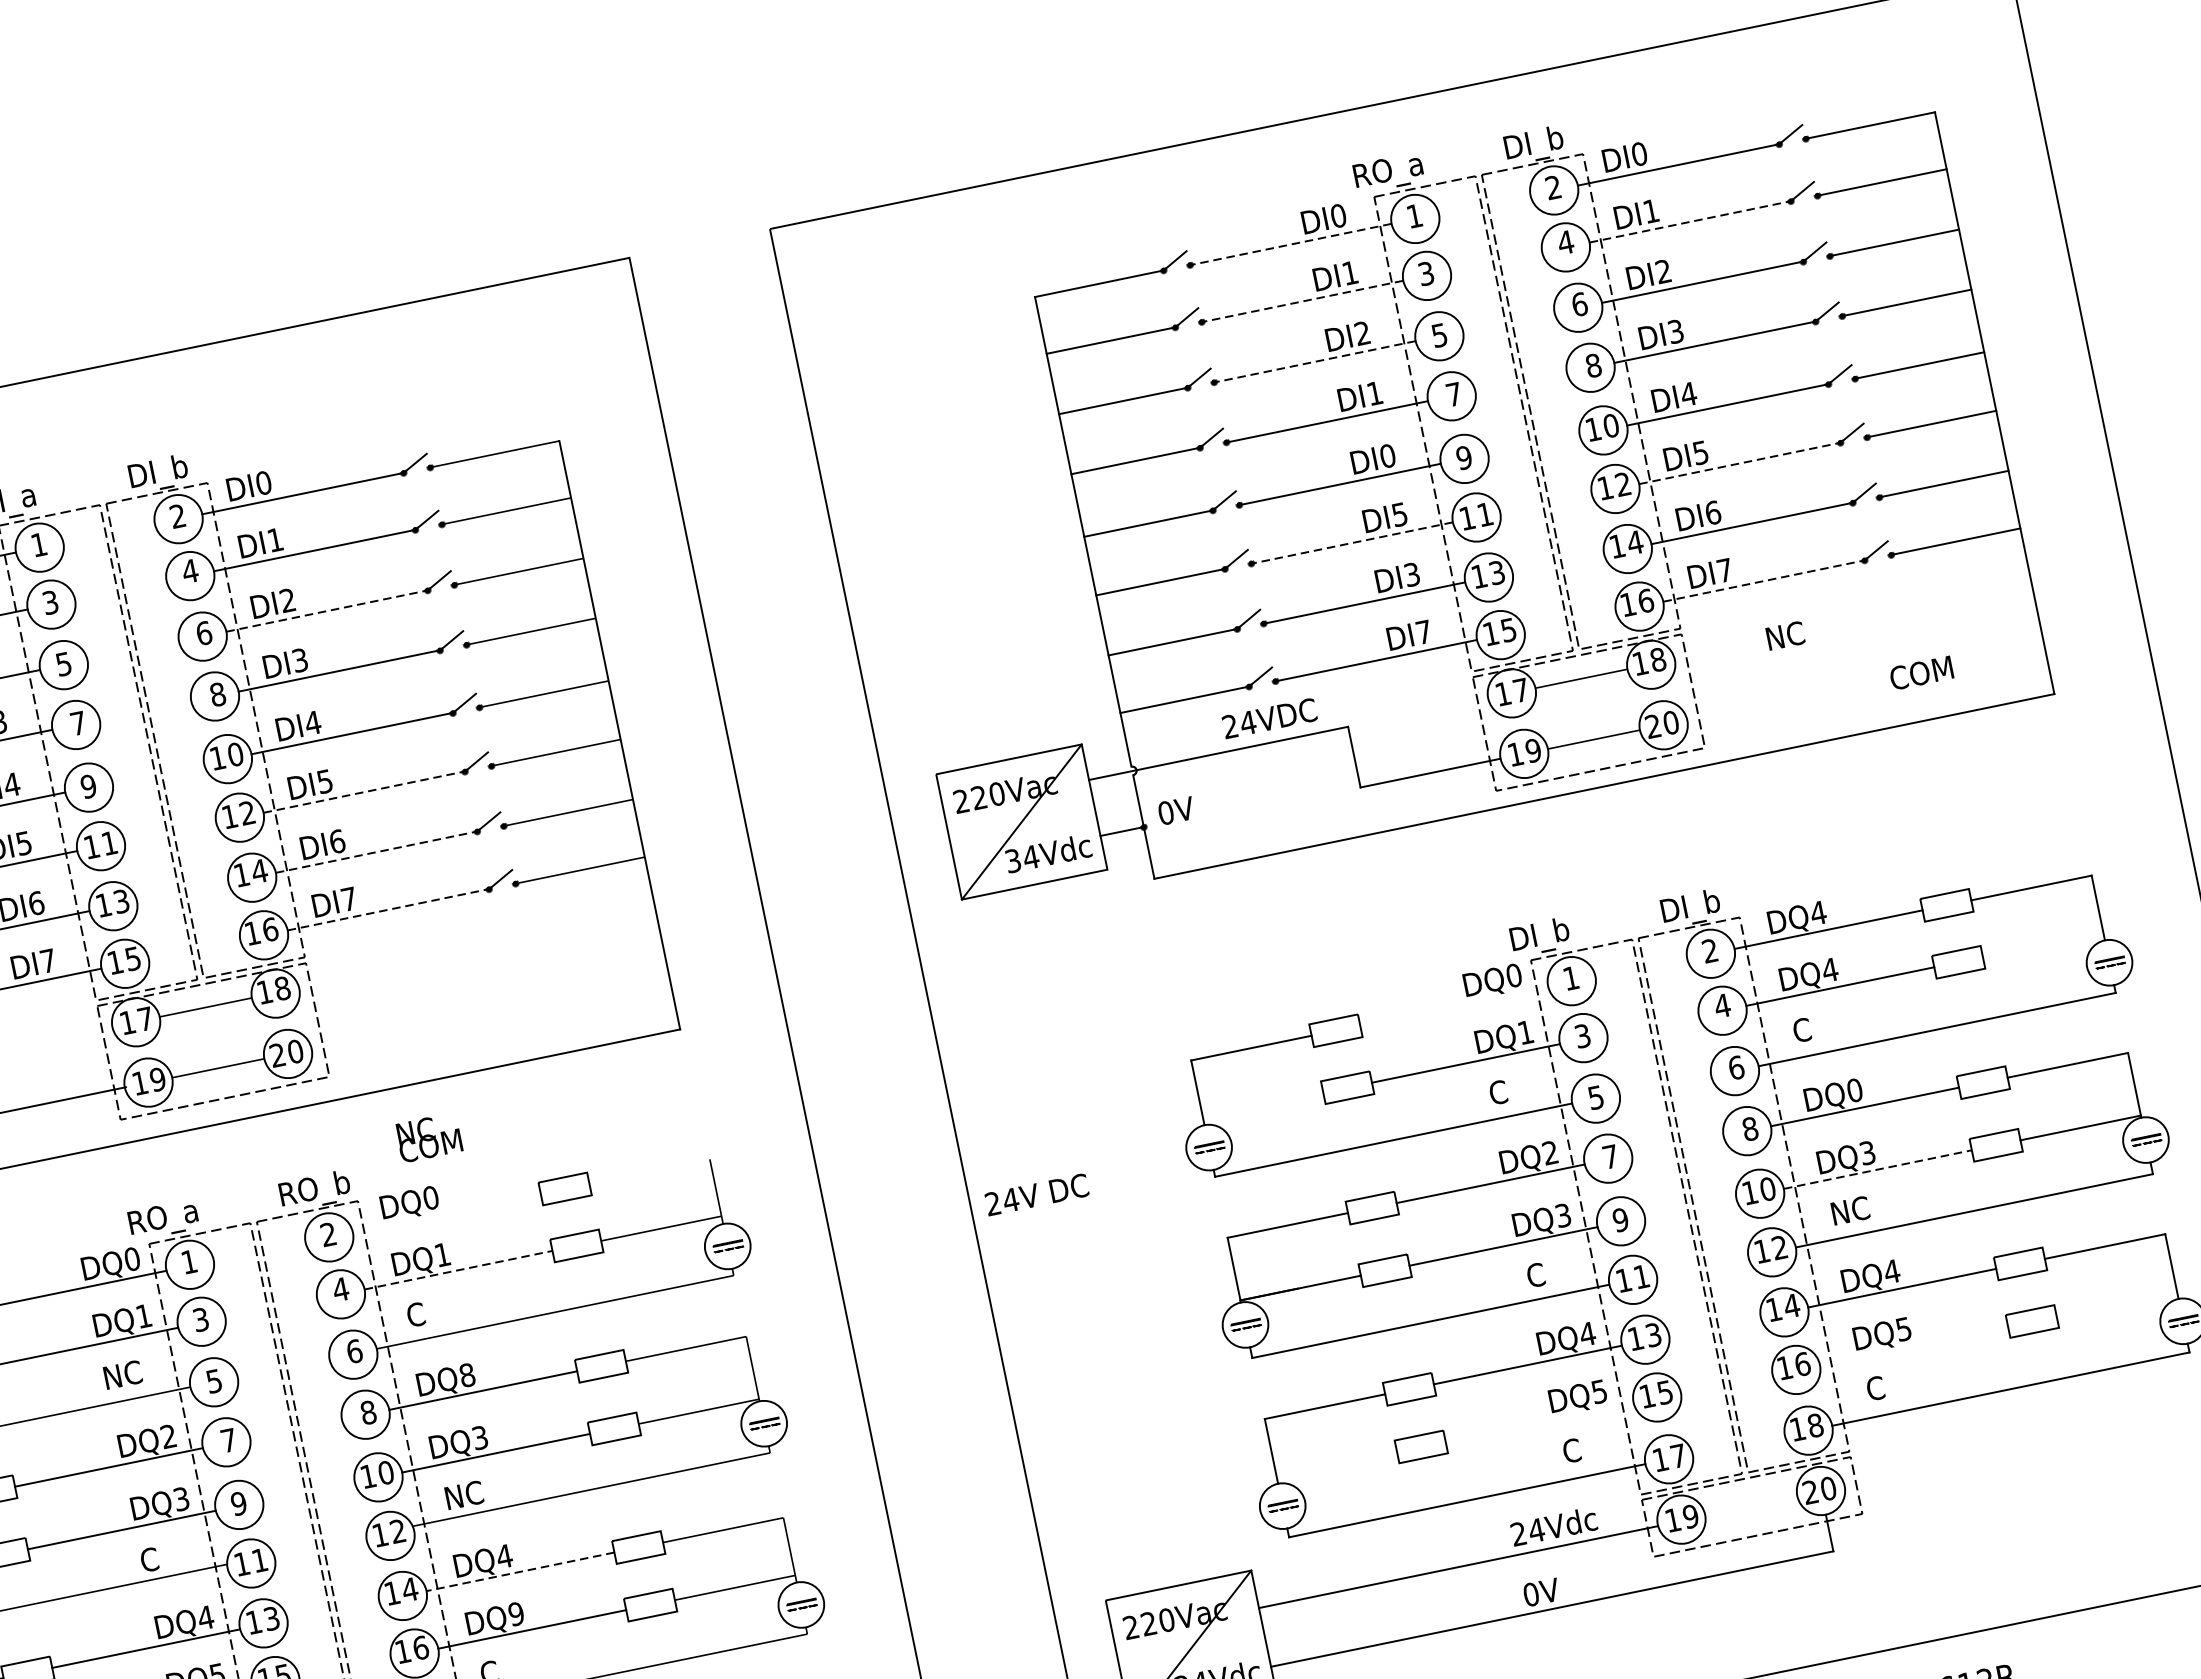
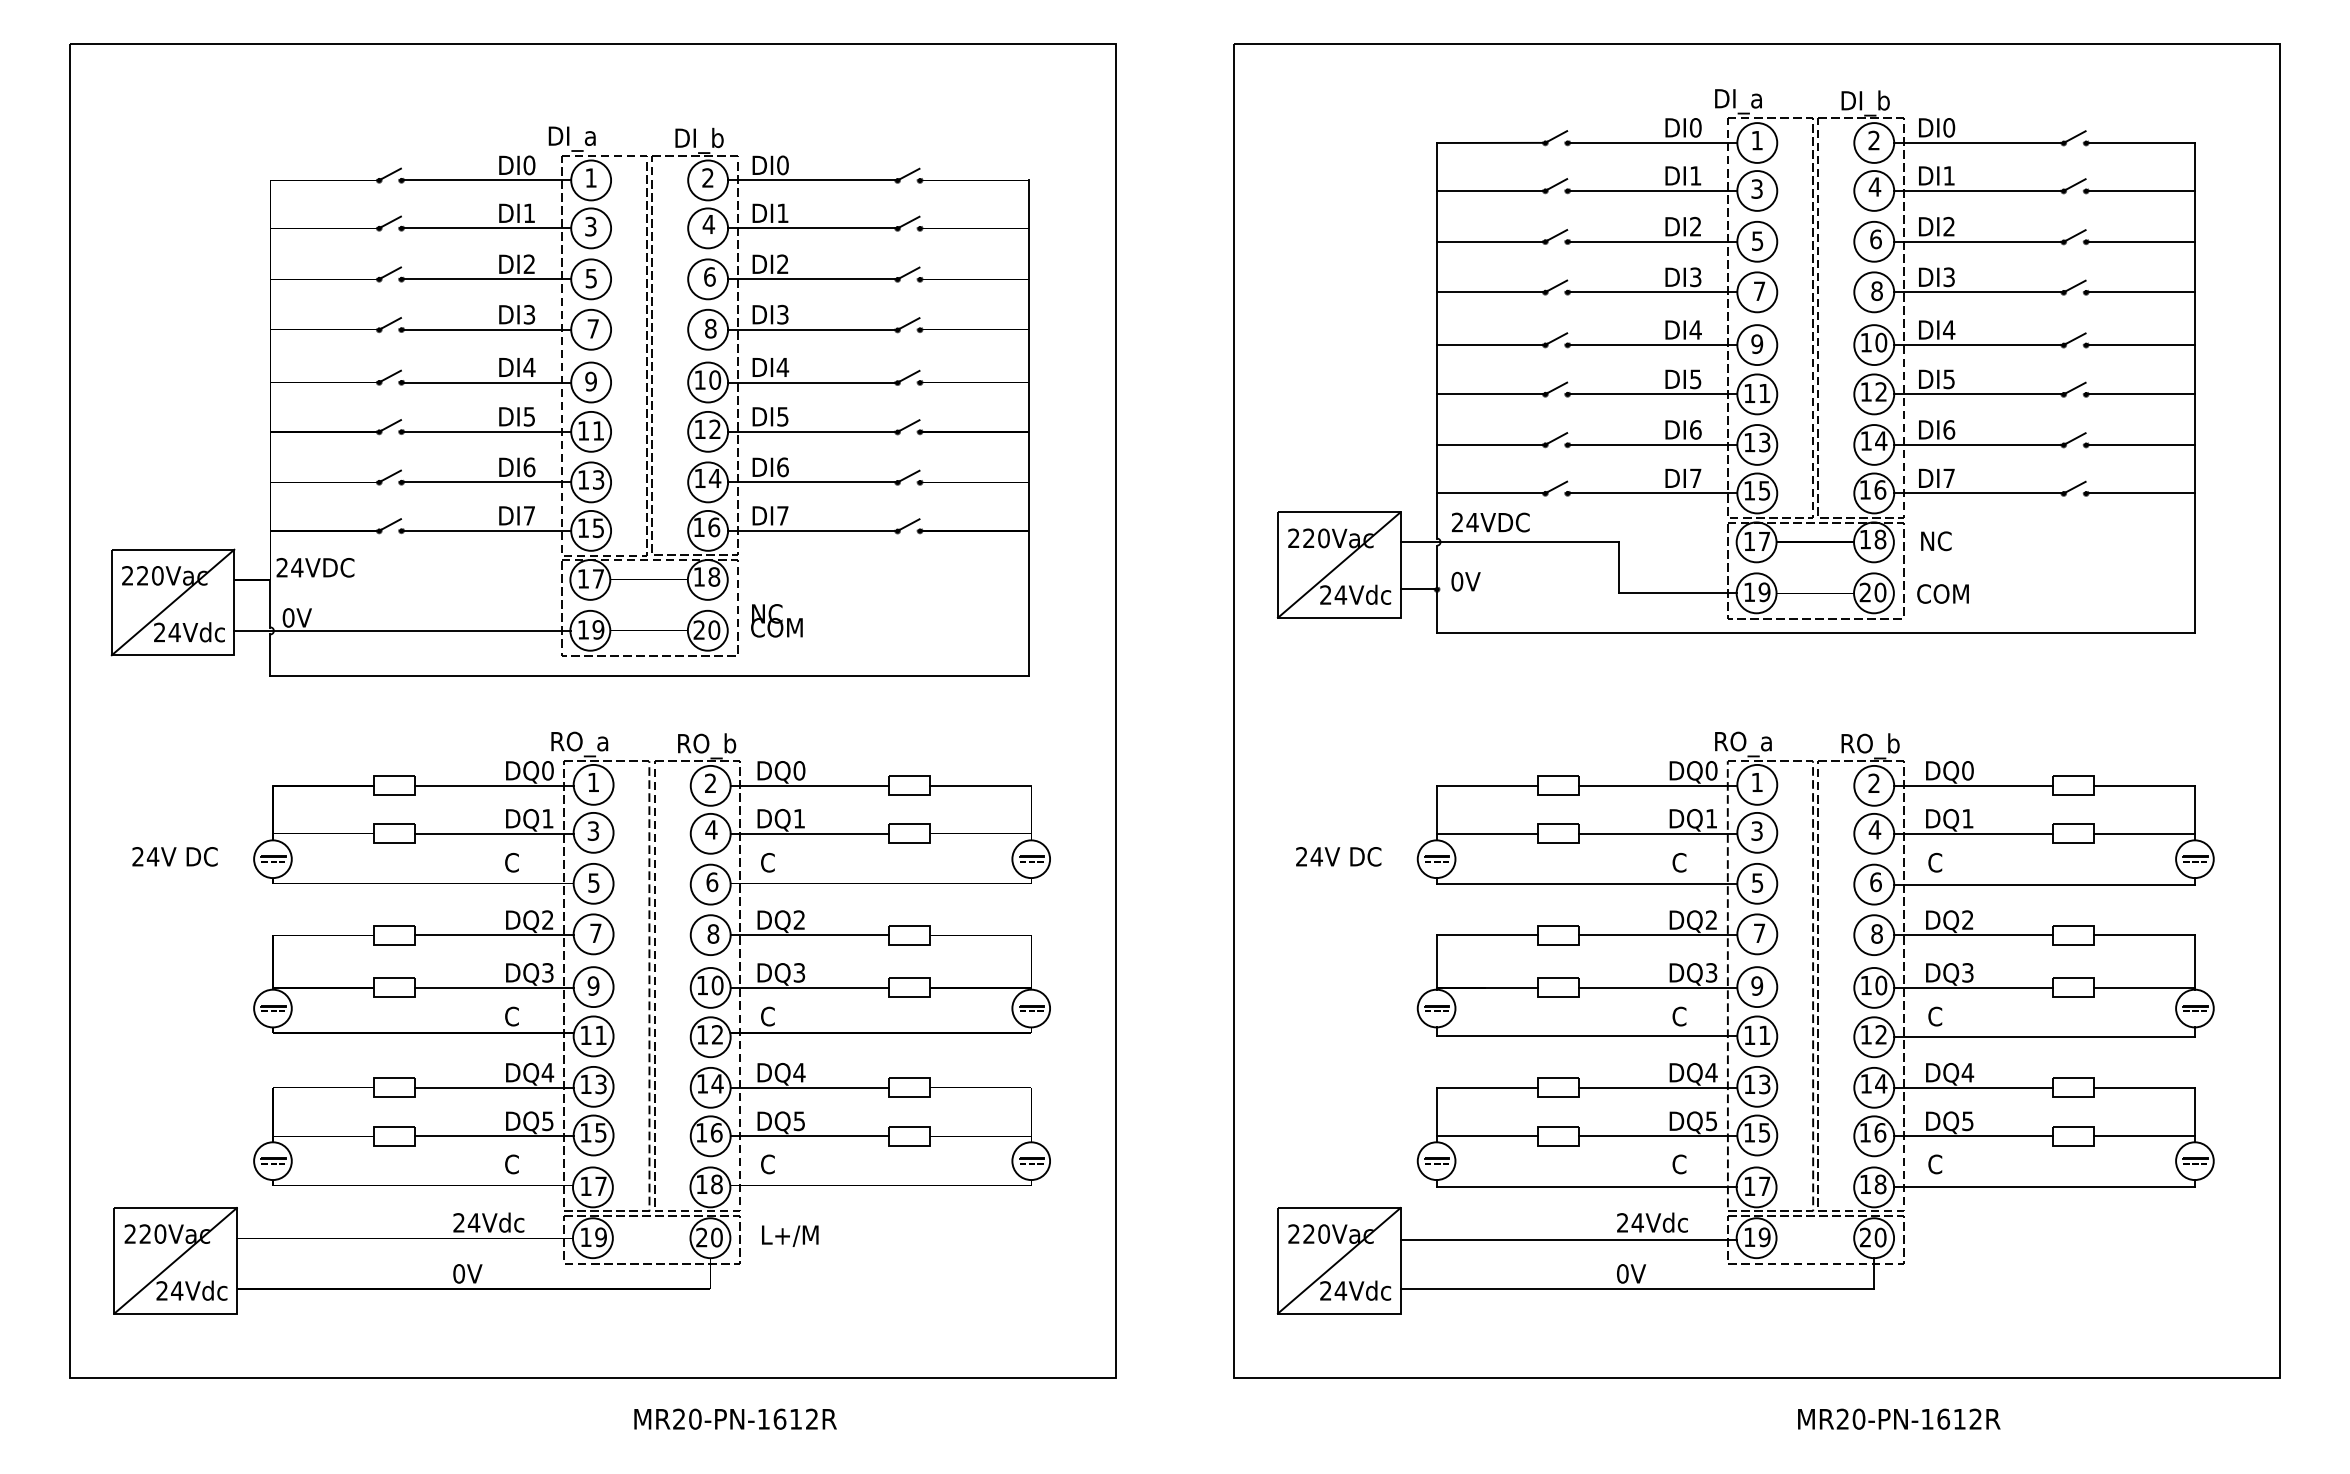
text: (1390, 172) -> (1744, 101), RO_a -> DI_a
line: (1690, 221) -> (1979, 190), dashed -> solid
line: (1290, 245) -> (1652, 143), dashed -> solid
line: (1302, 300) -> (1652, 190), dashed -> solid
line: (1314, 361) -> (1652, 241), dashed -> solid
text: (1374, 393) -> (1695, 277), DI1 -> DI3
text: (1387, 455) -> (1695, 329), DI0 -> DI4
line: (1740, 463) -> (1979, 394), dashed -> solid
line: (1352, 543) -> (1652, 394), dashed -> solid
text: (1411, 574) -> (1695, 429), DI3 -> DI6
line: (1764, 581) -> (1979, 493), dashed -> solid
line: (326, 611) -> (812, 279), dashed -> solid
text: (1785, 636) -> (1936, 541), moved
text: (1920, 672) -> (1942, 593), moved
text: (1269, 718) -> (1490, 522), moved
line: (363, 791) -> (812, 431), dashed -> solid
line: (376, 852) -> (812, 482), dashed -> solid
text: (1012, 860) -> (1325, 594), 34Vdc -> 24Vdc
text: (1698, 907) -> (1871, 746), DI_b -> RO_b
line: (387, 909) -> (812, 530), dashed -> solid
text: (1817, 912) -> (1967, 770), DQ4 -> DQ0
text: (1546, 936) -> (1744, 744), DI_b -> RO_a
line: (2042, 944) -> (2143, 833), added
text: (1829, 969) -> (1967, 818), DQ4 -> DQ1
line: (1454, 1005) -> (1658, 785), added
text: (1854, 1089) -> (1967, 919), DQ0 -> DQ2
line: (1263, 1104) -> (1487, 833), added
text: (428, 1137) -> (776, 620), moved
line: (1877, 1169) -> (1973, 987), dashed -> solid
line: (649, 1171) -> (980, 785), added
text: (1036, 1194) -> (1338, 856), moved
text: (1849, 1210) -> (1943, 1016), NC -> C
line: (446, 1212) -> (809, 785), added
line: (459, 1269) -> (810, 833), dashed -> solid
line: (2116, 1304) -> (2143, 1136), added
line: (1914, 1345) -> (1973, 1136), added
text: (122, 1374) -> (520, 862), NC -> C
text: (467, 1374) -> (799, 919), DQ8 -> DQ2
line: (1540, 1422) -> (1658, 1136), added
line: (1337, 1464) -> (1487, 1136), added
text: (463, 1495) -> (776, 1016), NC -> C
line: (520, 1571) -> (809, 1087), dashed -> solid
text: (516, 1613) -> (799, 1120), DQ9 -> DQ5

